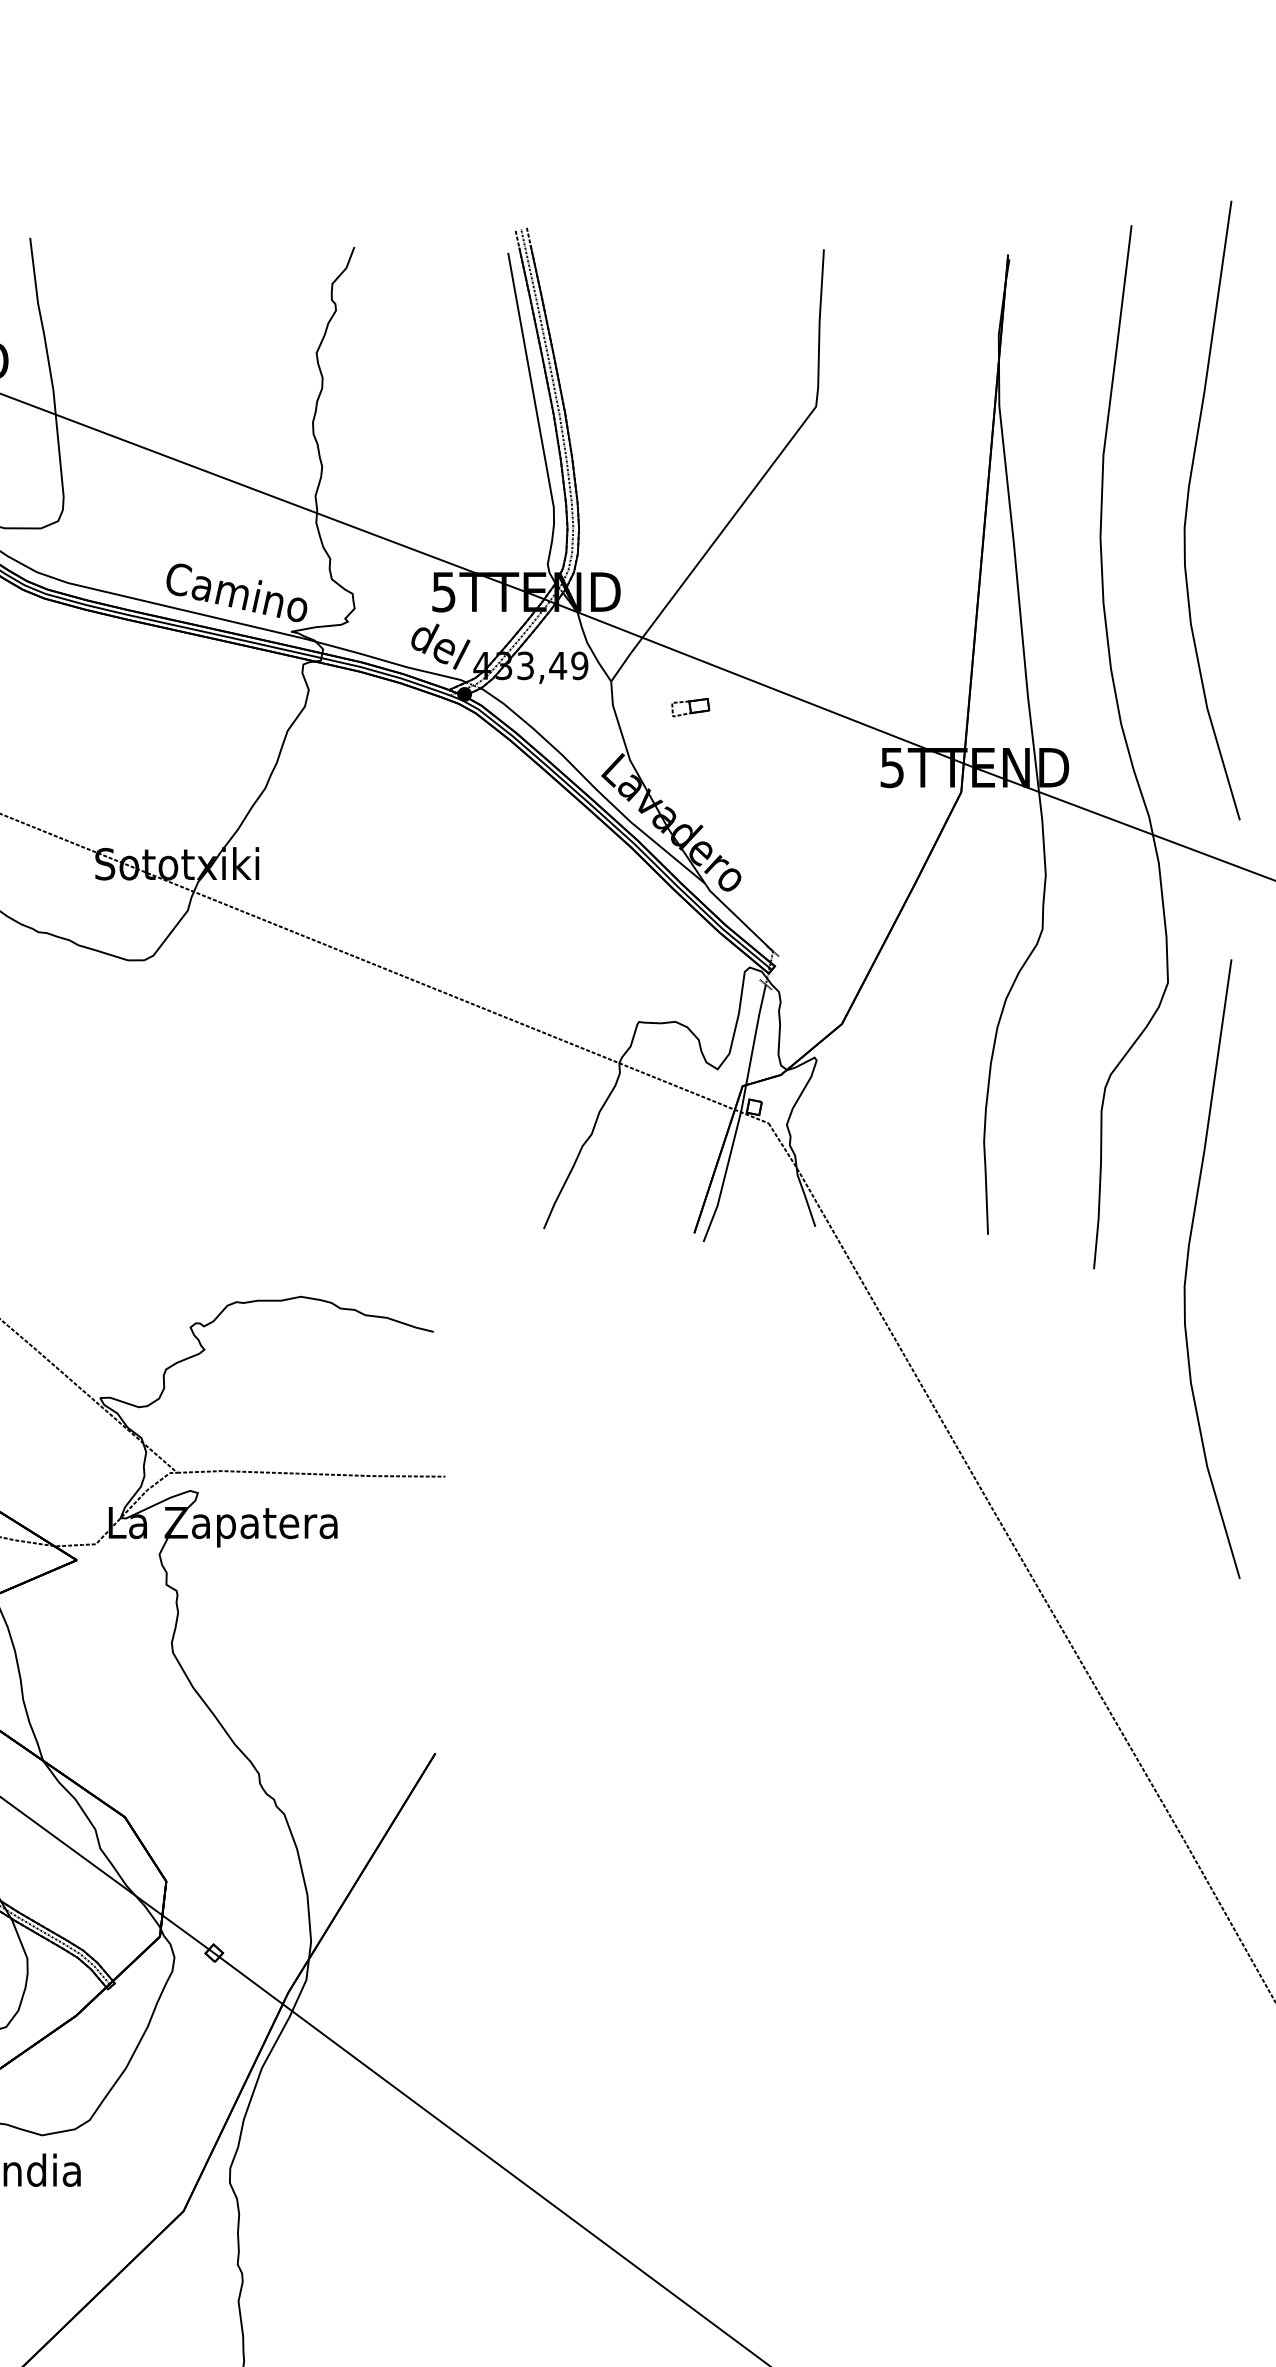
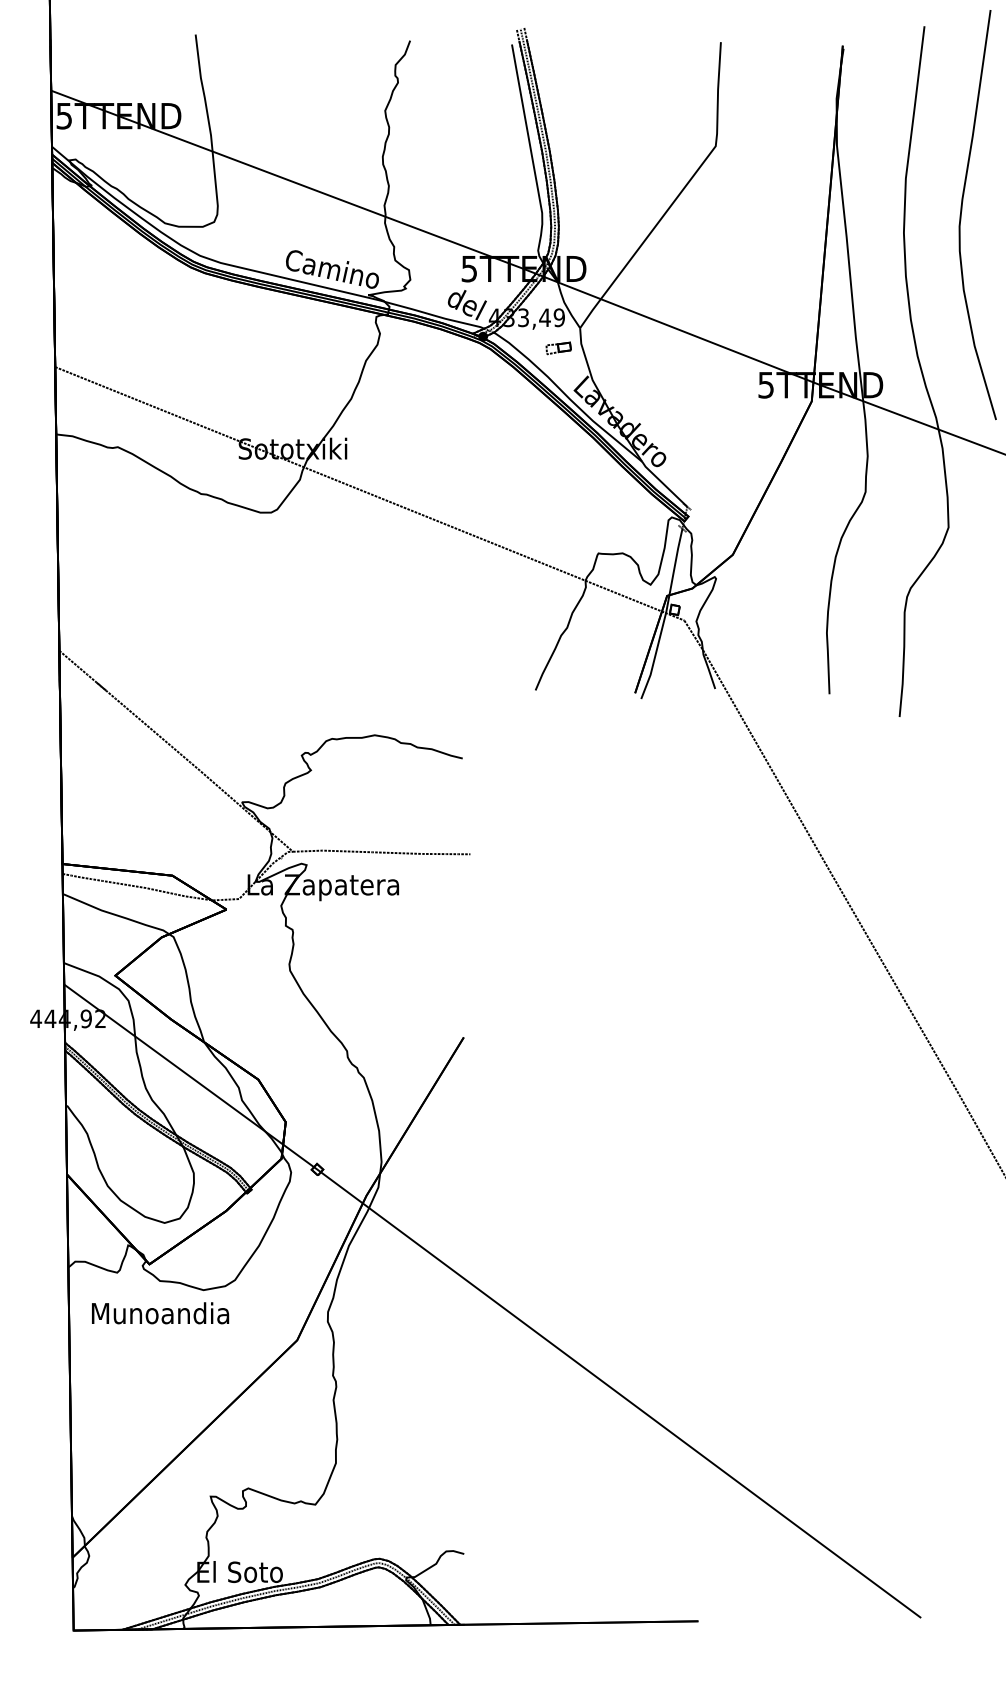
part: (690, 707) -> (558, 348), moved
part: (1189, 1263) -> (962, 713), removed

